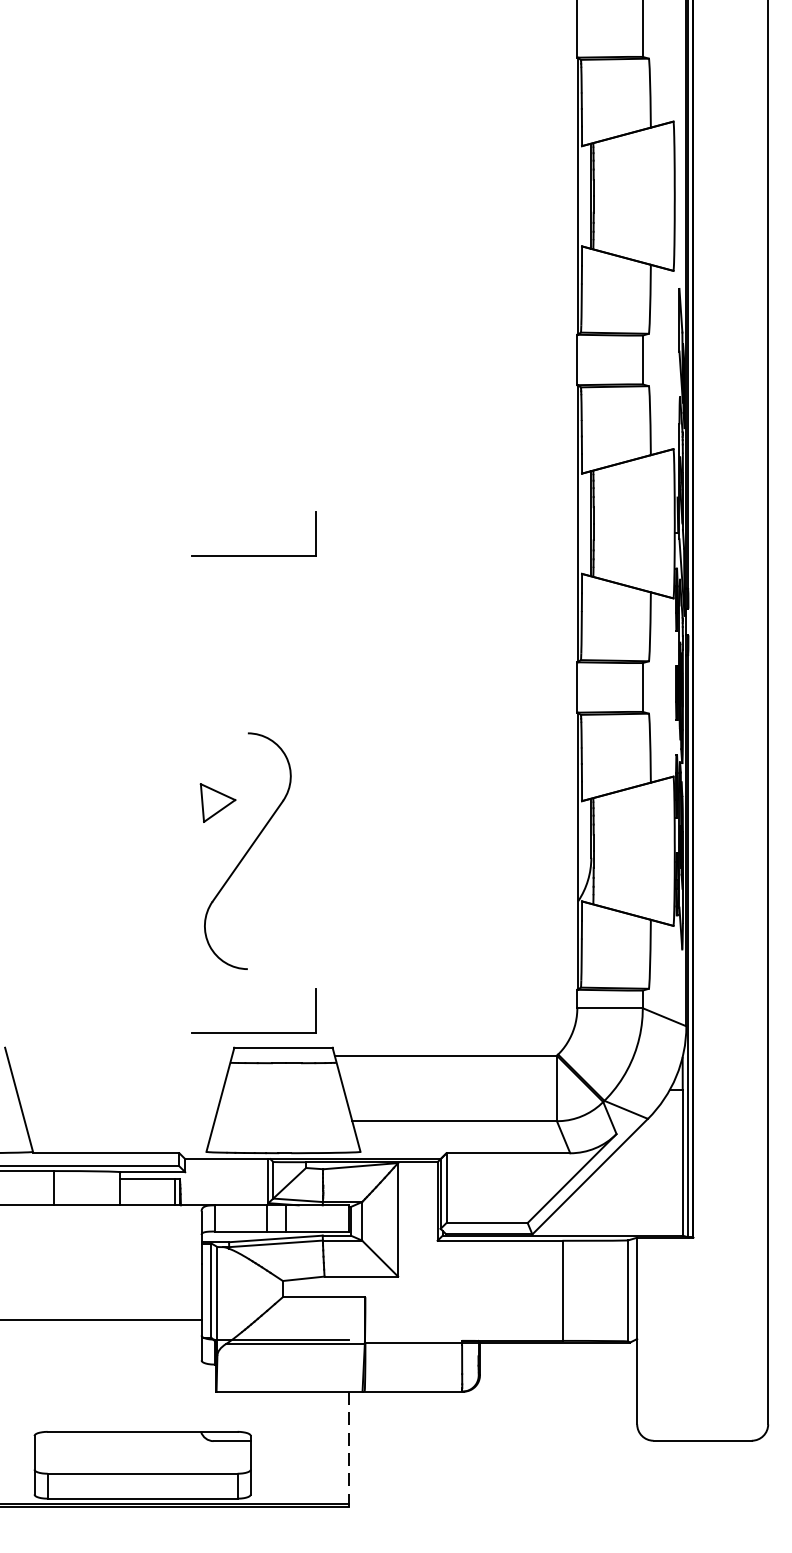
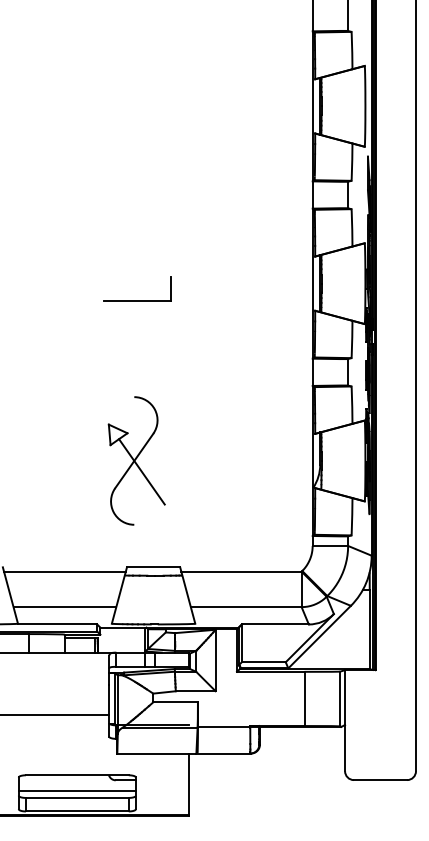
line: (261, 870) -> (141, 471), added
part: (253, 1031) -> (137, 558), removed
line: (118, 1055) -> (64, 571), added
line: (118, 1121) -> (64, 607), added
line: (349, 1448) -> (189, 784), dashed -> solid
line: (141, 1459) -> (76, 790), added

